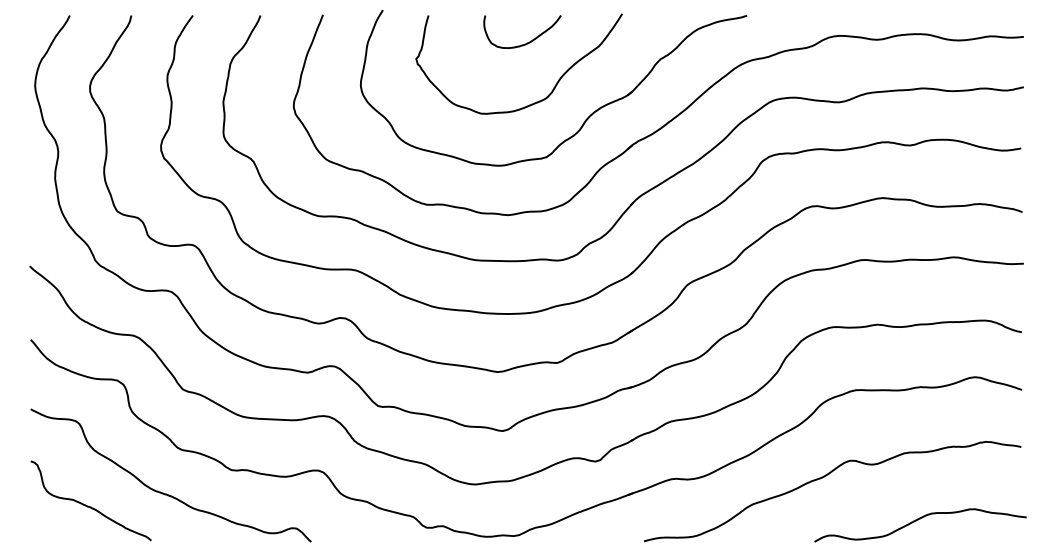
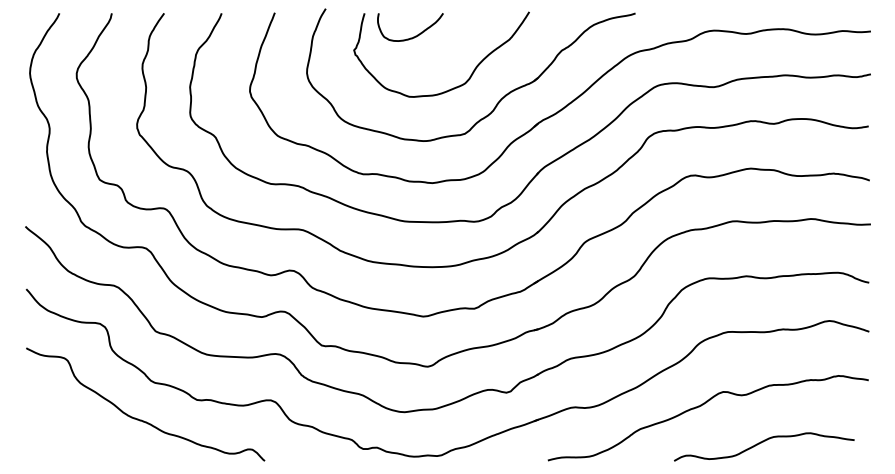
curve: (530, 40) -> (417, 34), moved
curve: (88, 505) -> (75, 430), removed
curve: (918, 520) -> (762, 442), moved

